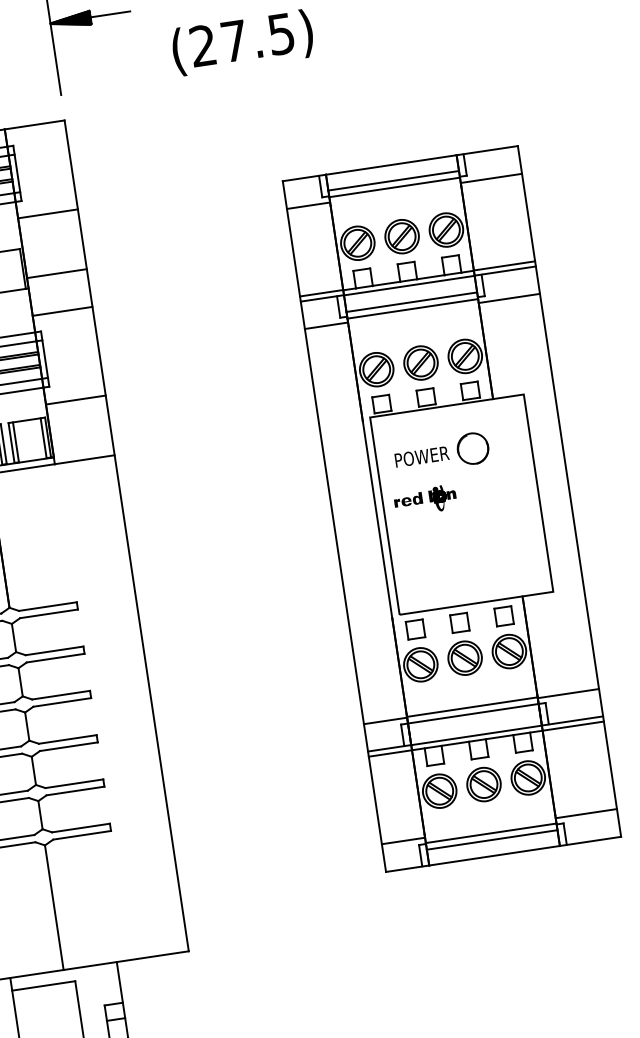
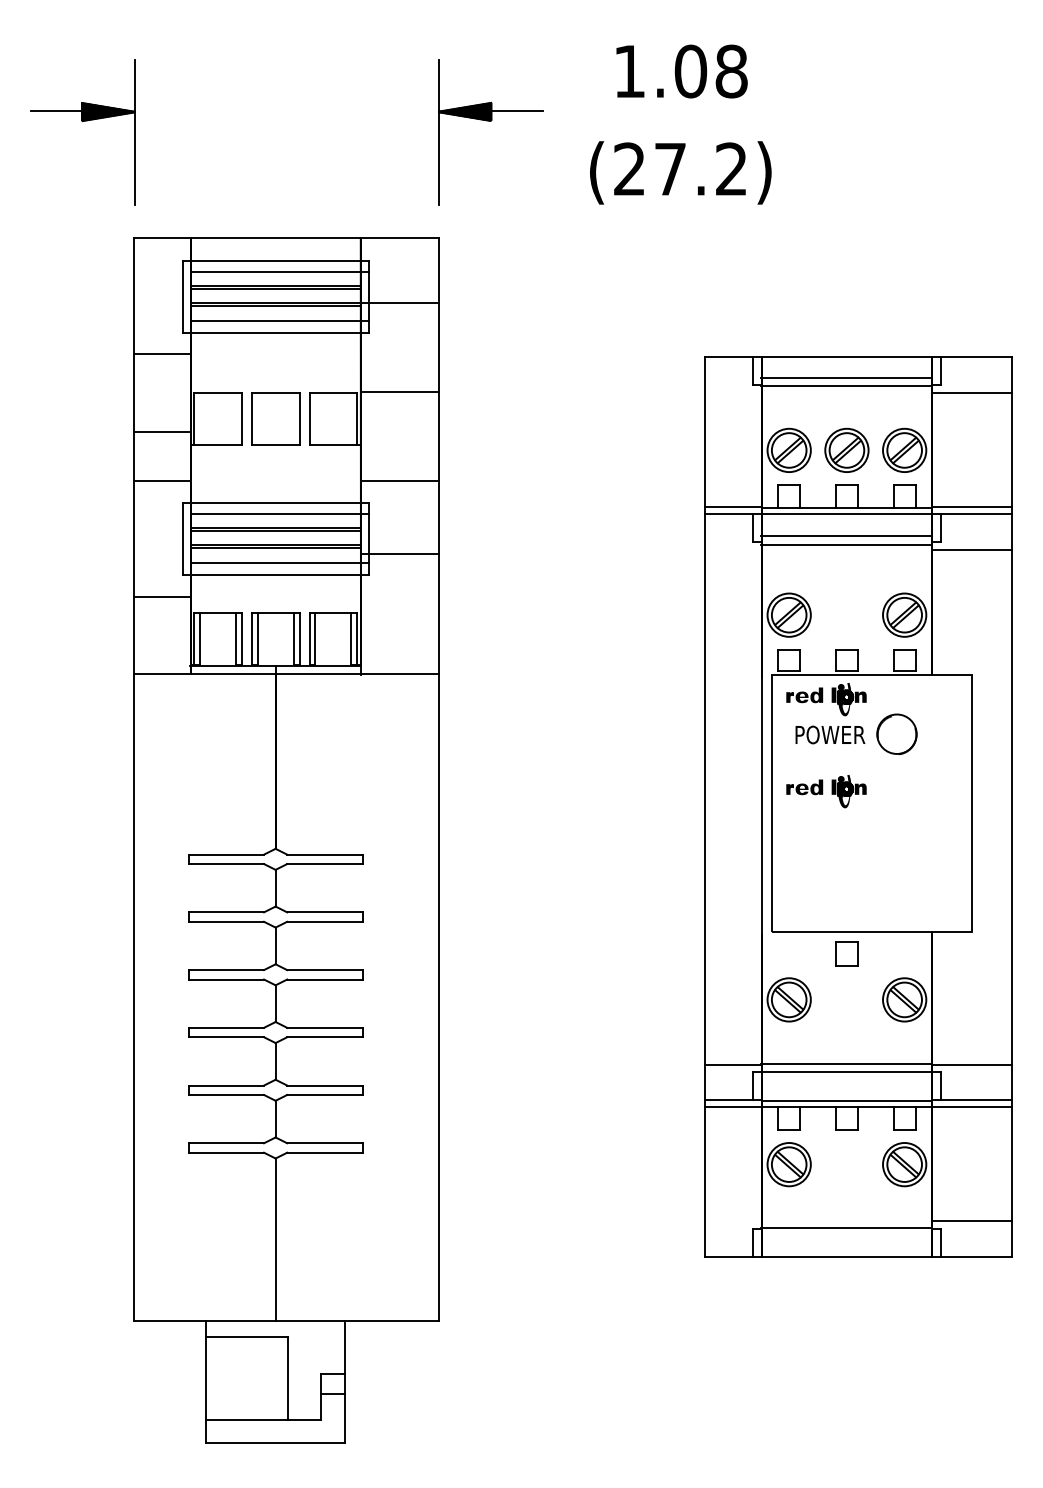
text: (281, 34) -> (731, 169), (27.5) -> (27.2)
line: (308, 205) -> (733, 393), removed
line: (47, 213) -> (399, 302), moved
line: (56, 273) -> (399, 391), moved
line: (326, 325) -> (733, 549), removed
part: (420, 362) -> (846, 614), removed
line: (75, 400) -> (399, 553), moved
part: (415, 430) -> (826, 699), added
part: (503, 615) -> (904, 953), removed
part: (414, 629) -> (788, 953), removed
part: (464, 657) -> (846, 999), removed
part: (483, 784) -> (846, 1164), removed
line: (491, 839) -> (846, 1236), removed
line: (403, 841) -> (733, 1221), removed

